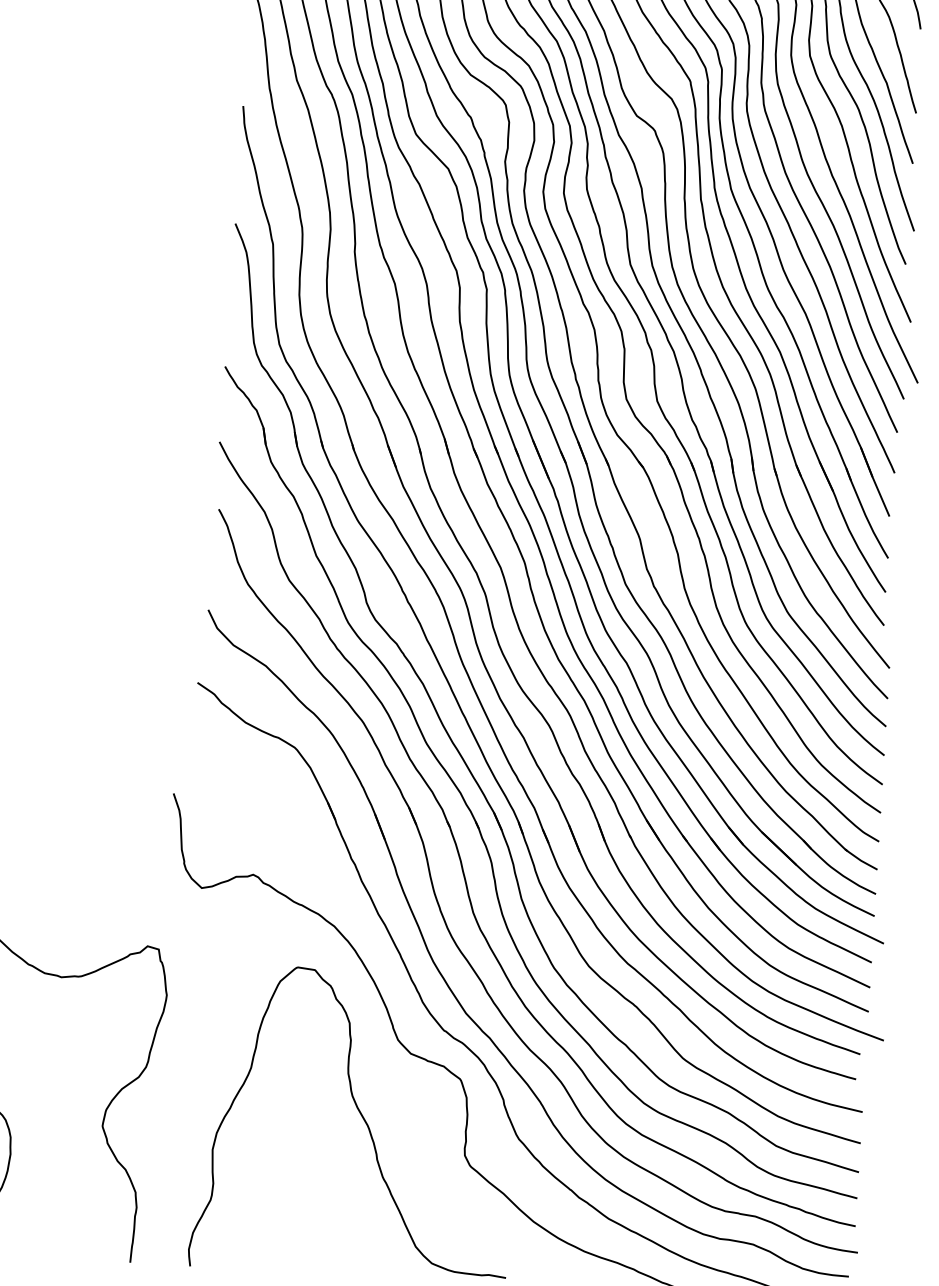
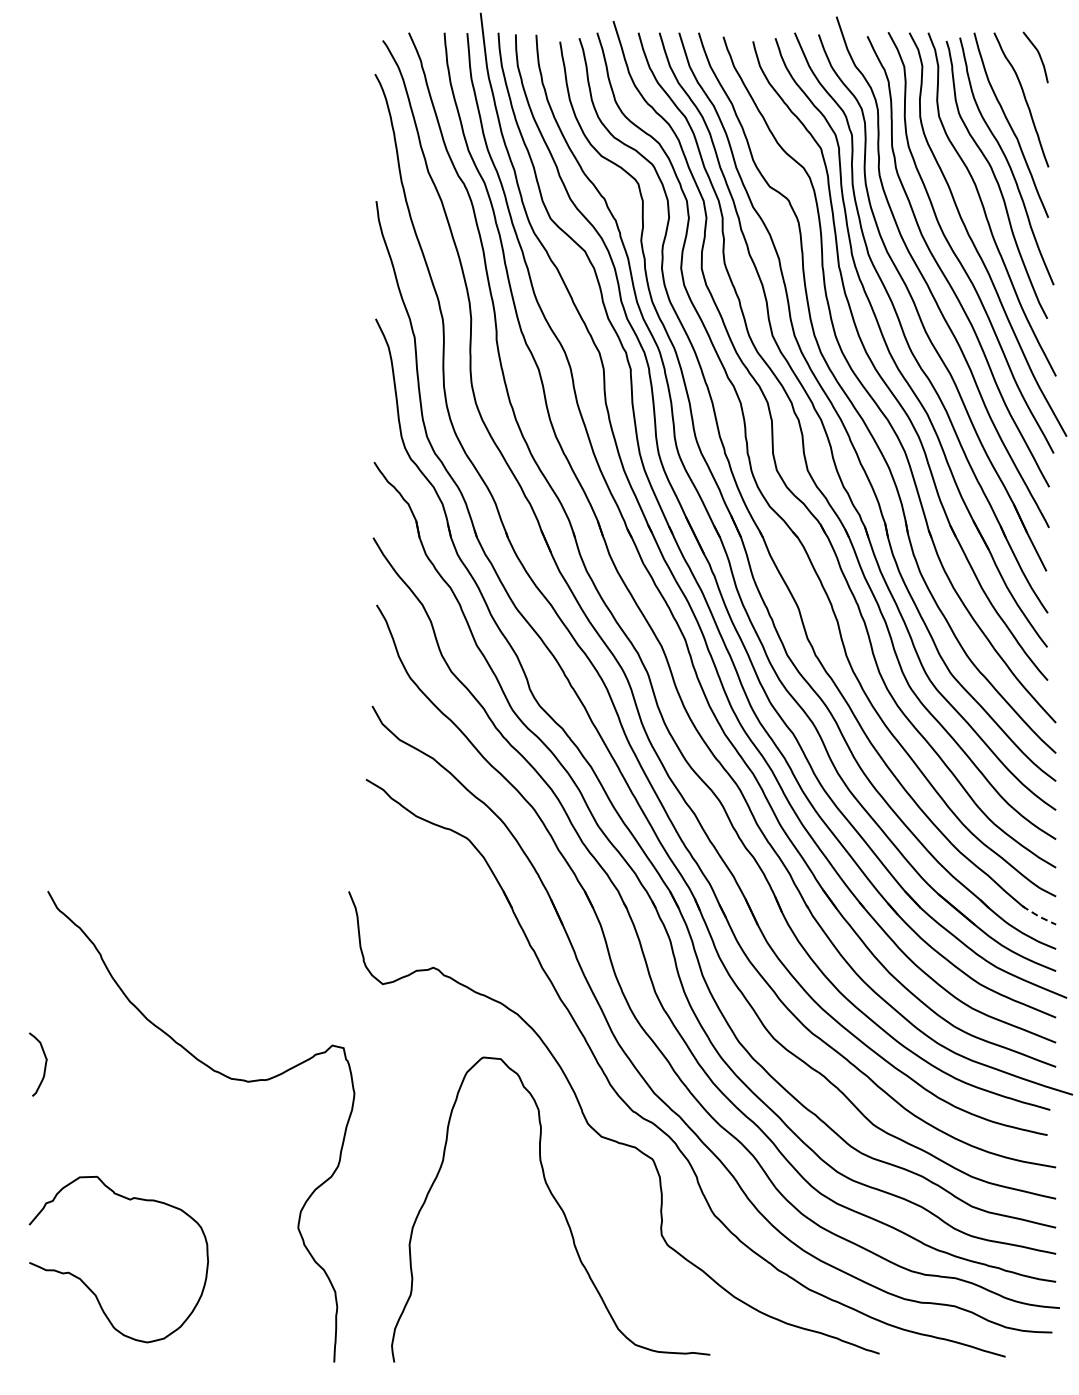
line: (860, 860) -> (1038, 916), solid -> dashed

